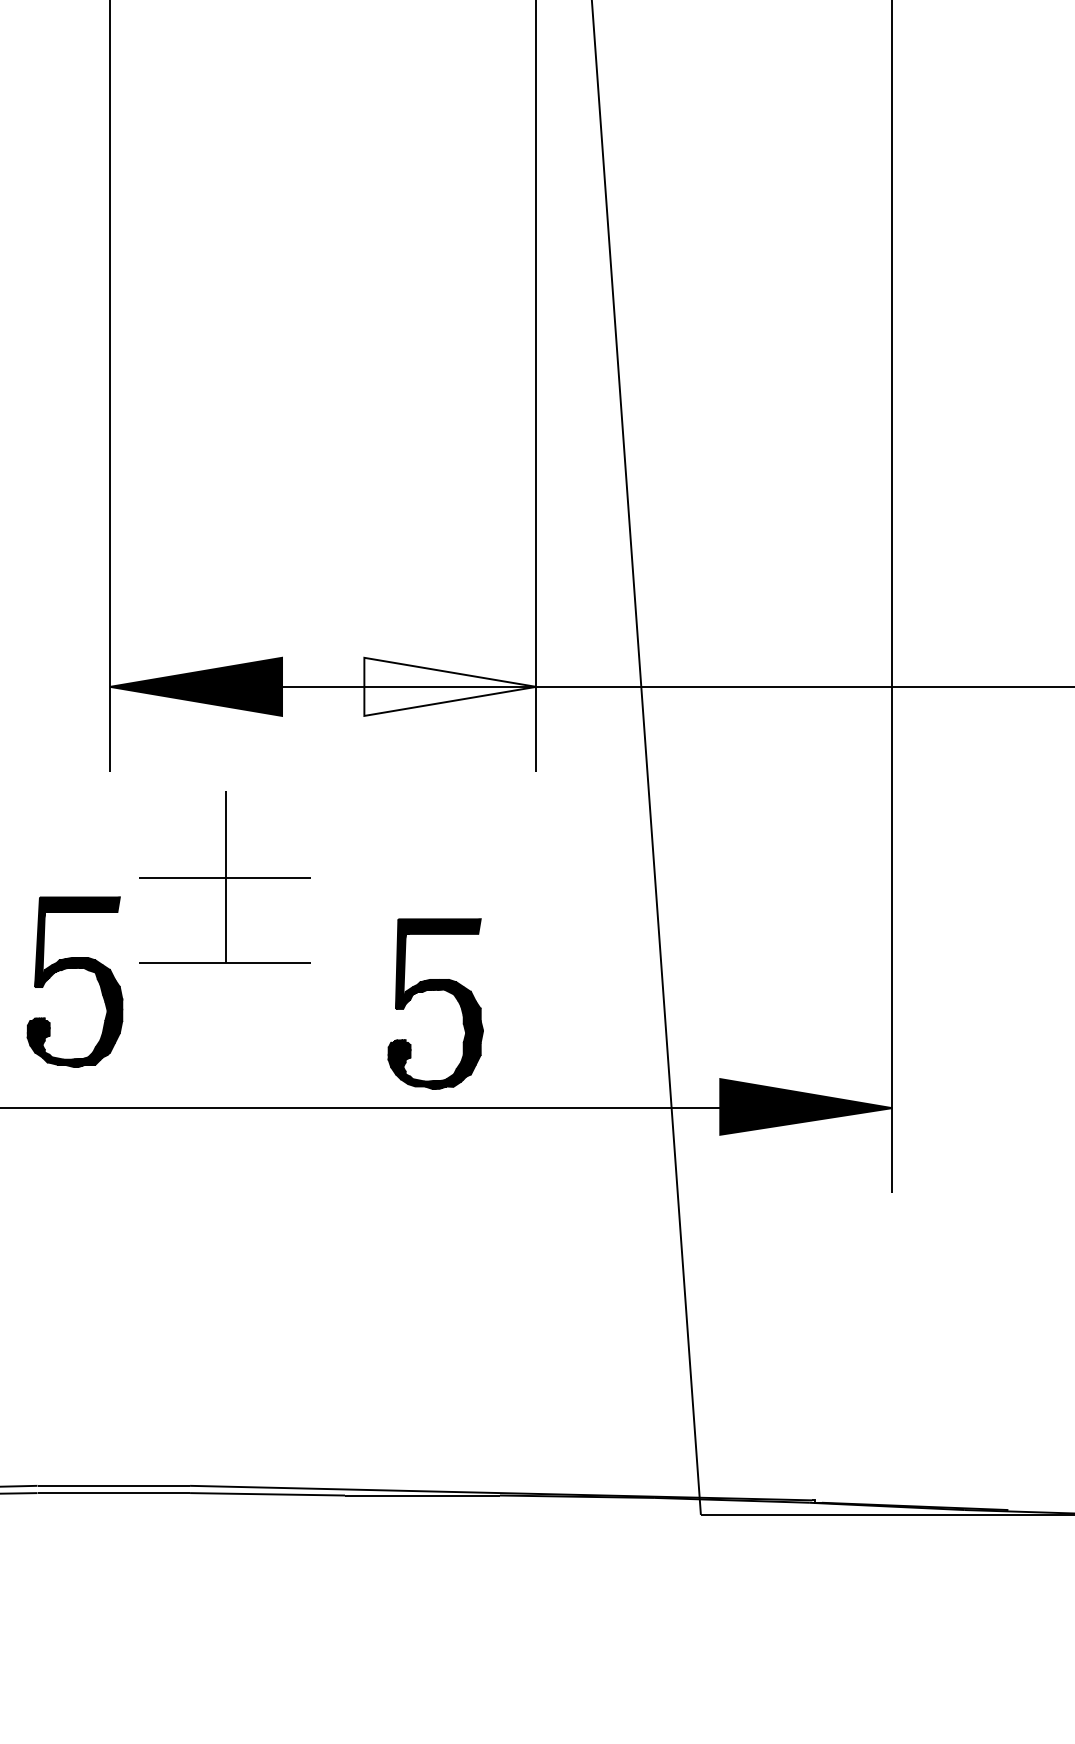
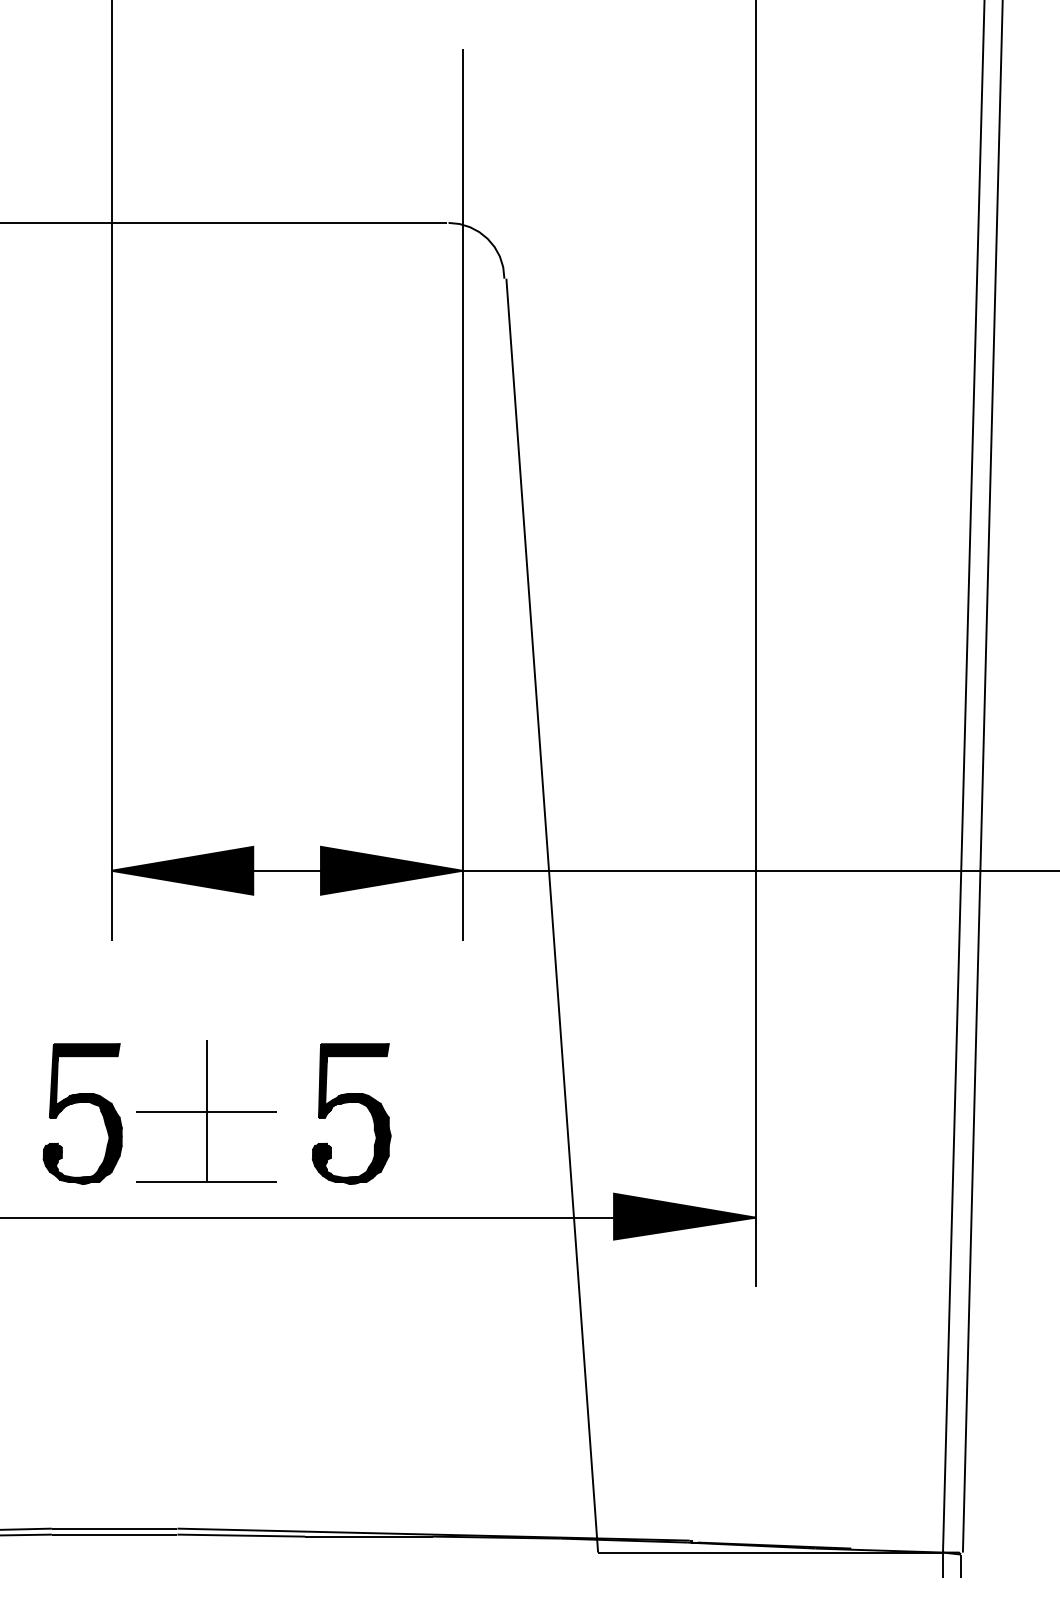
fill: (449, 686) -> (391, 870), added
part: (225, 877) -> (206, 1111), moved
part: (430, 991) -> (347, 1103), moved

